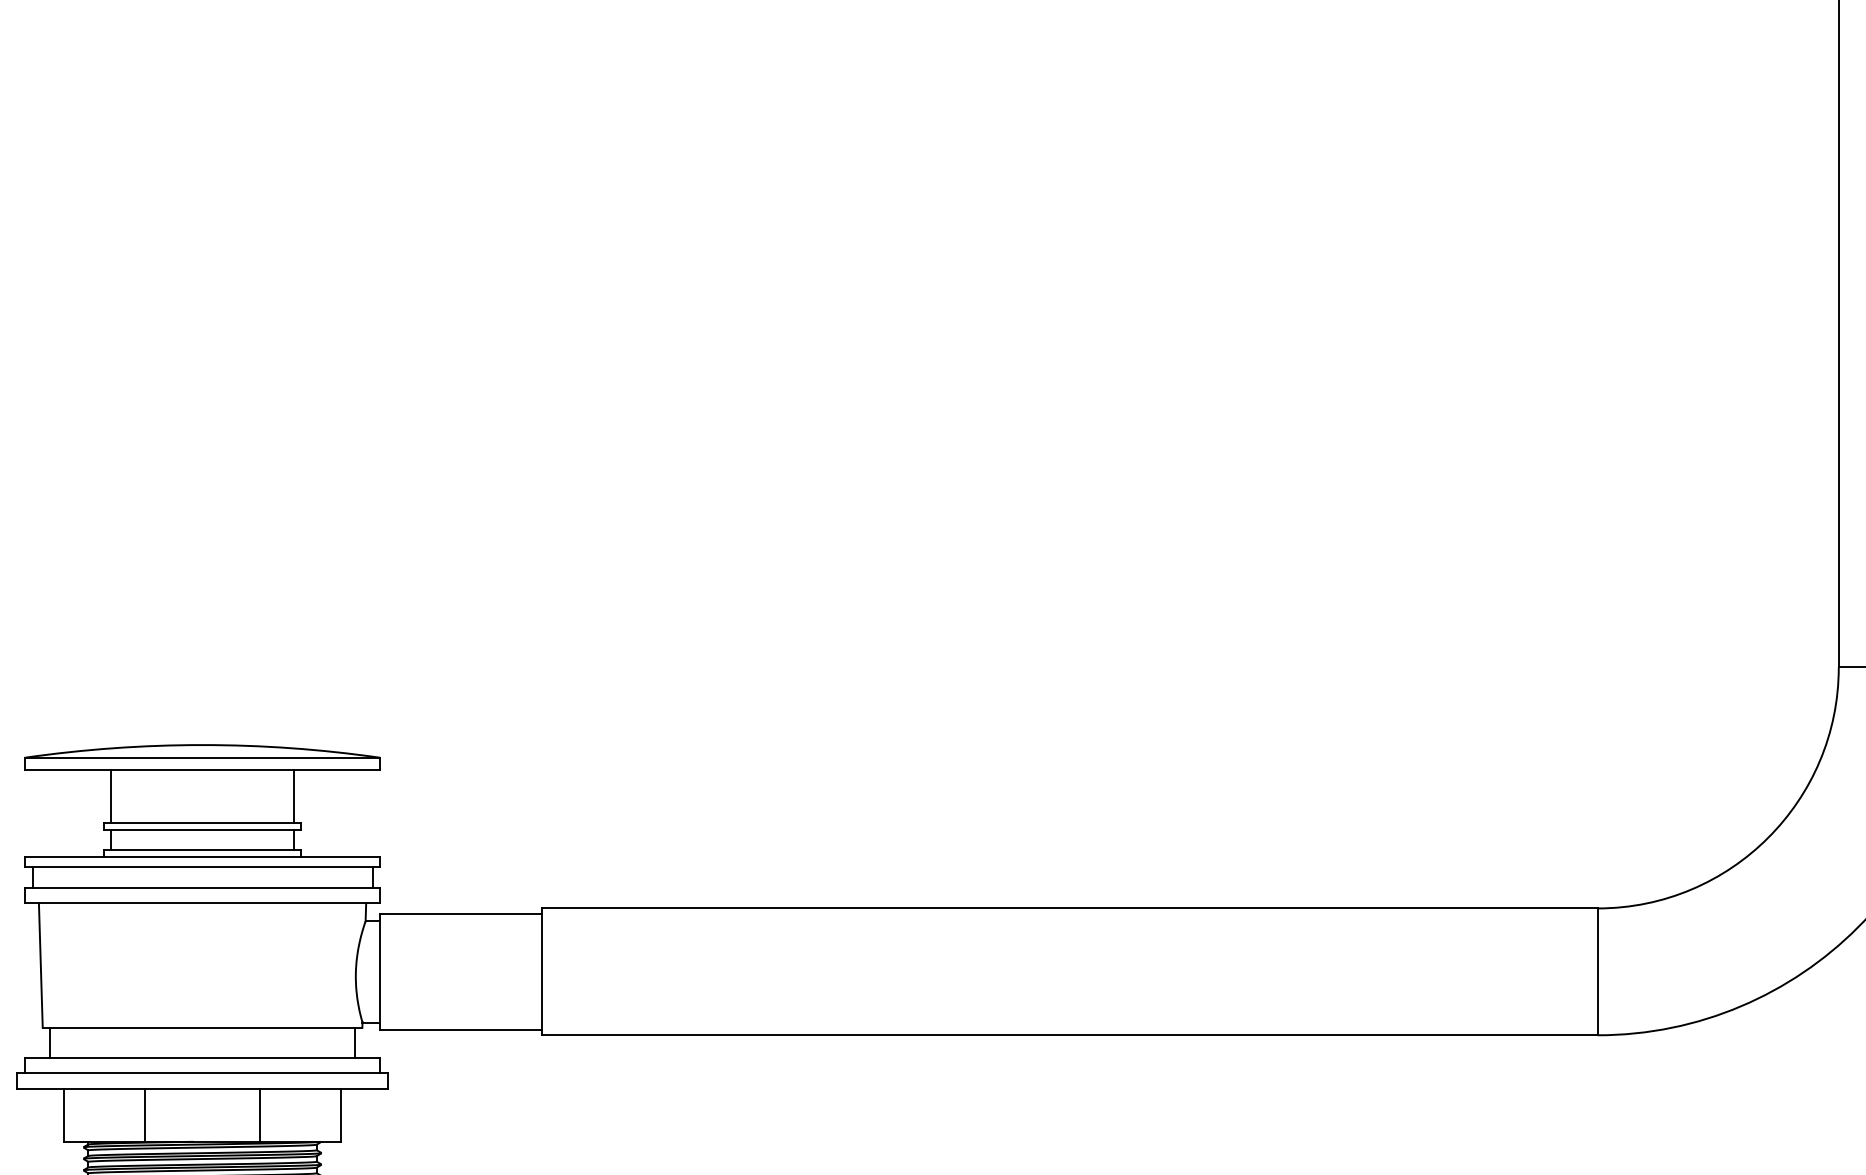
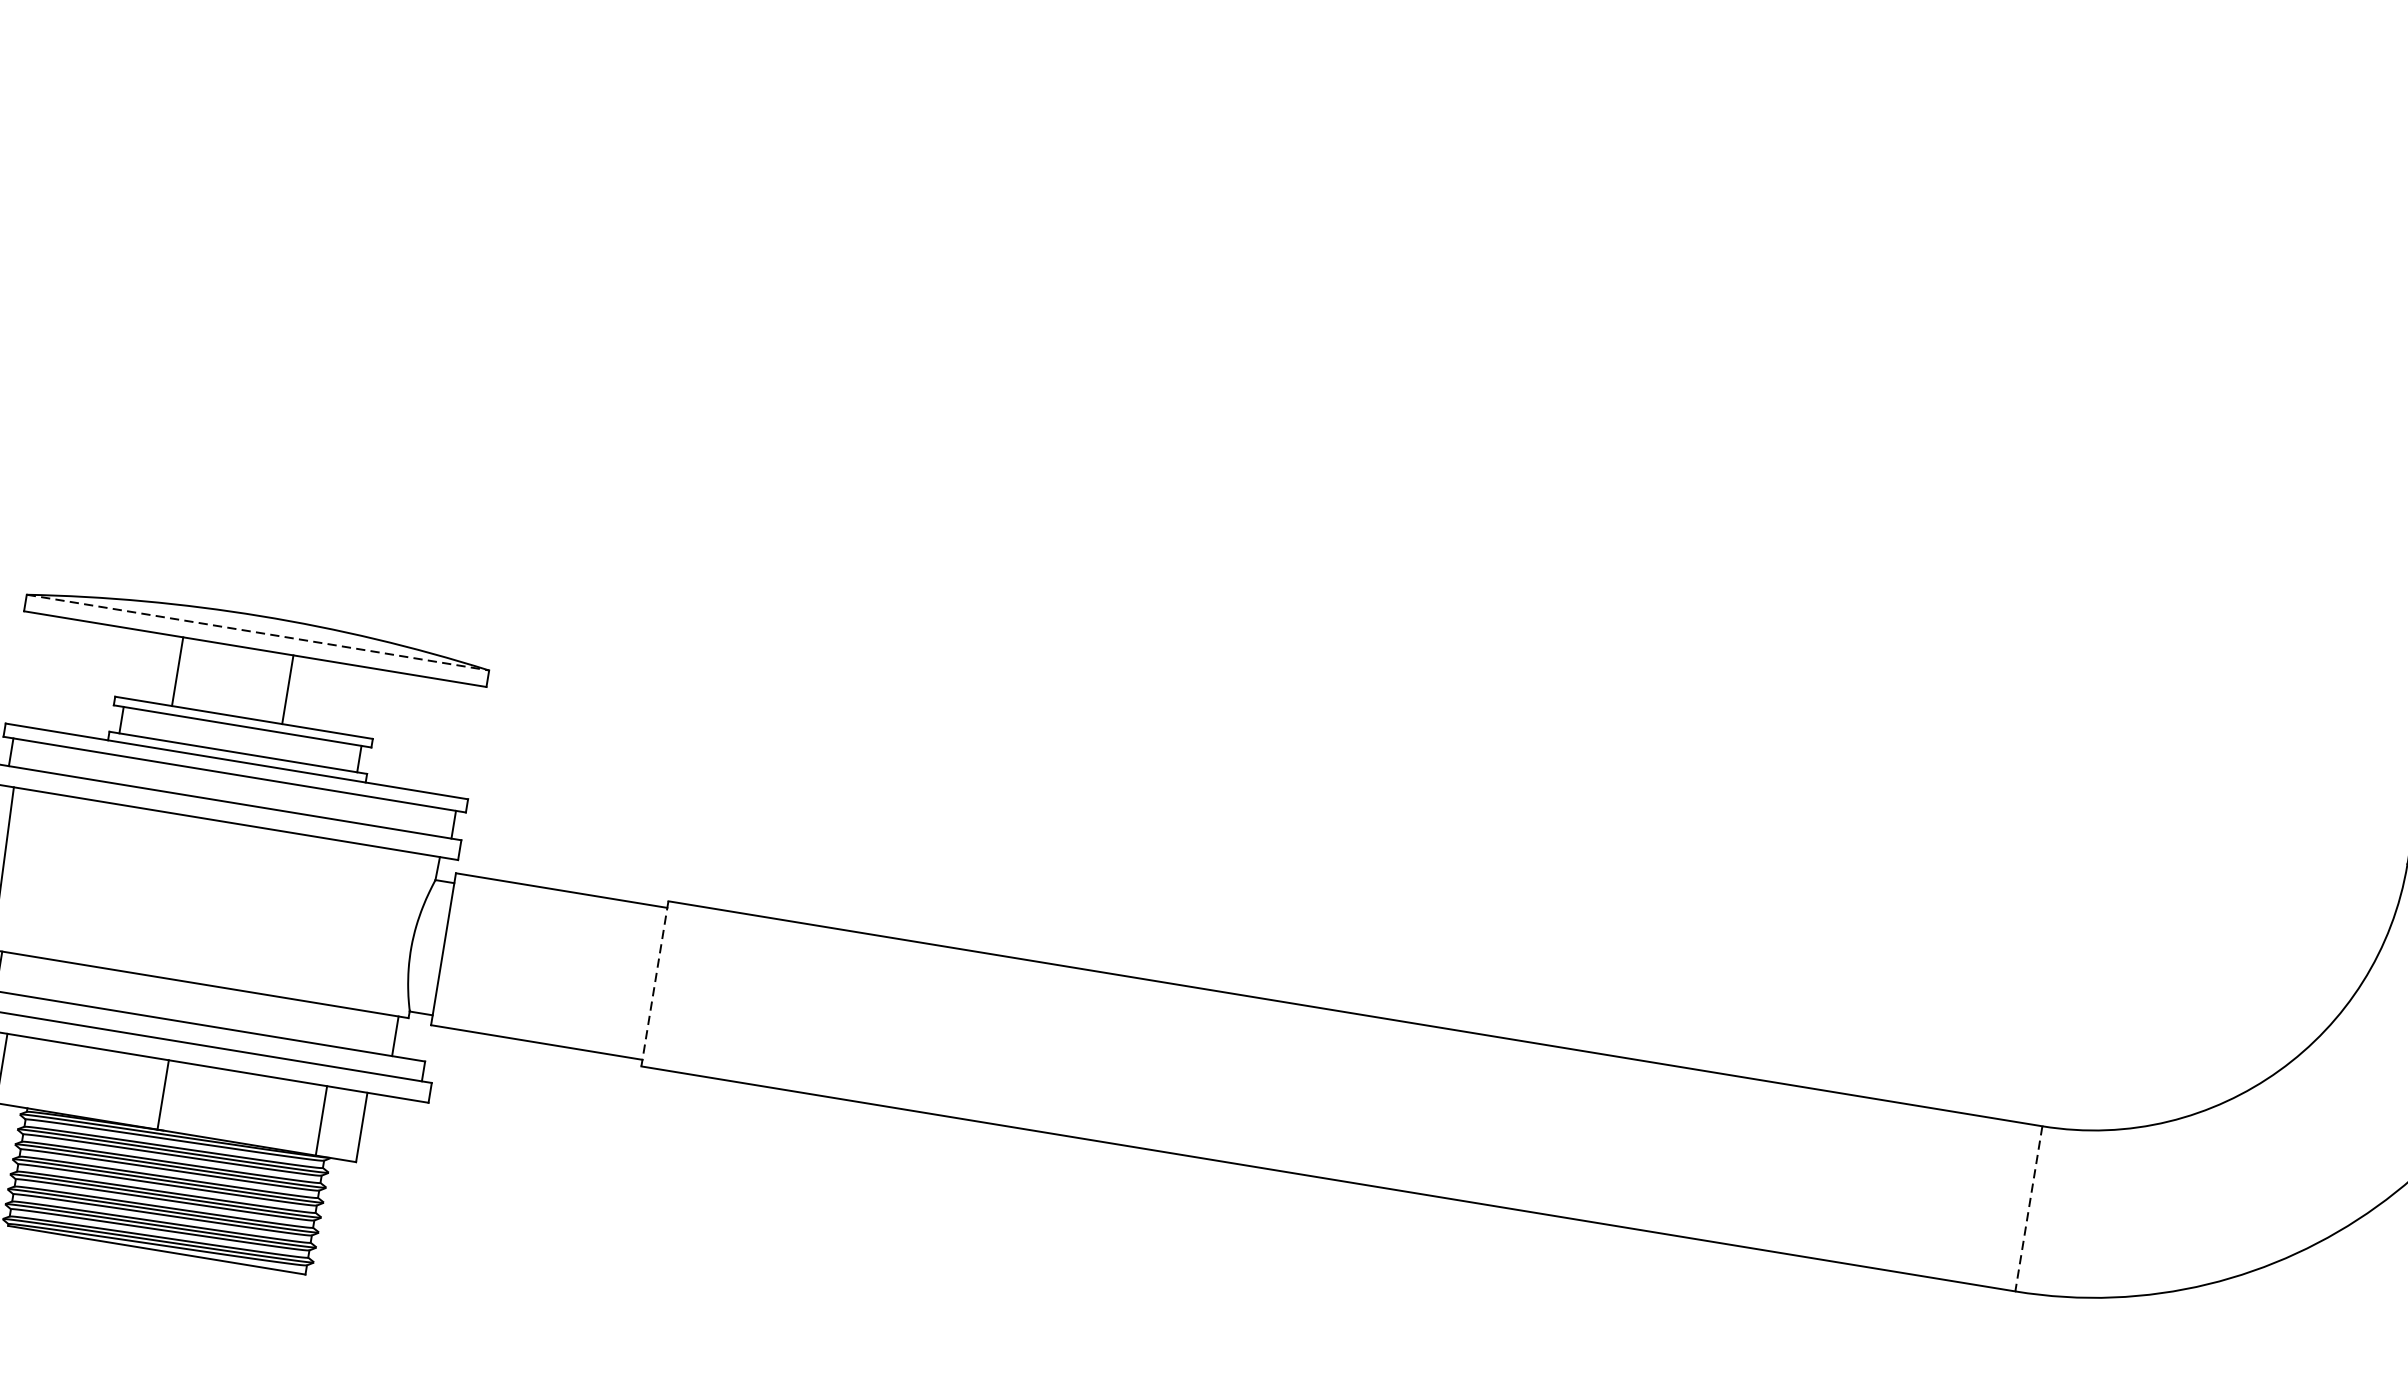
line: (202, 757) -> (257, 632), solid -> dashed
line: (111, 796) -> (178, 671), moved
line: (293, 796) -> (287, 689), moved
line: (542, 972) -> (654, 984), solid -> dashed
line: (1597, 972) -> (2028, 1209), solid -> dashed
line: (145, 1114) -> (163, 1094), moved
line: (259, 1114) -> (321, 1119), moved

